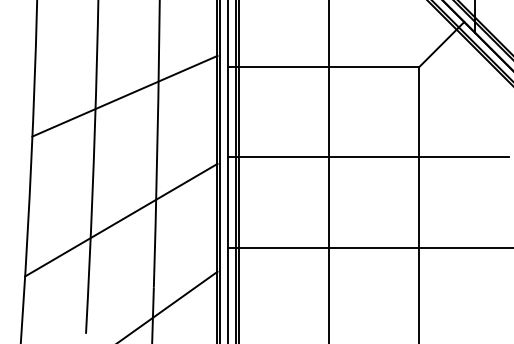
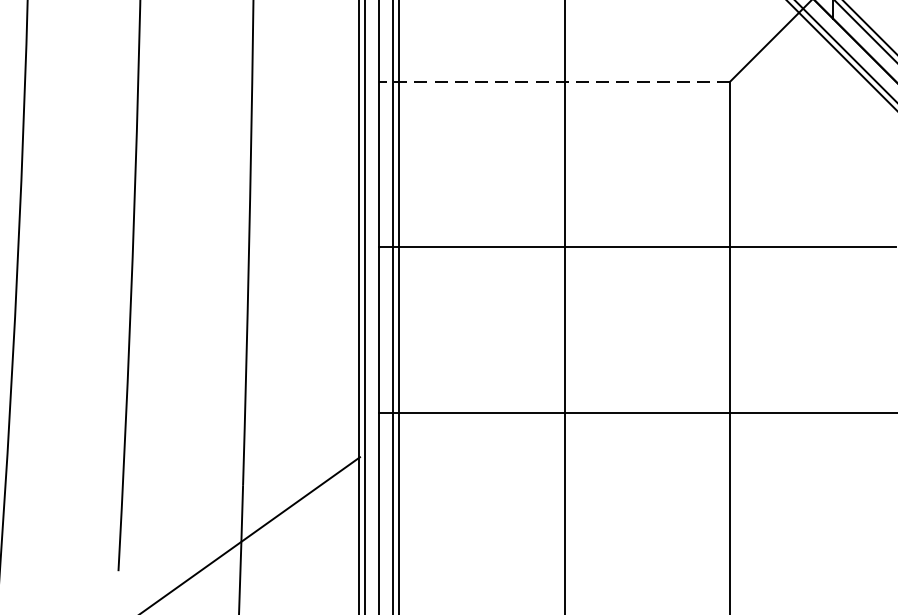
line: (323, 67) -> (554, 82), solid -> dashed
line: (124, 95) -> (189, 133), removed
line: (121, 219) -> (183, 361), removed

